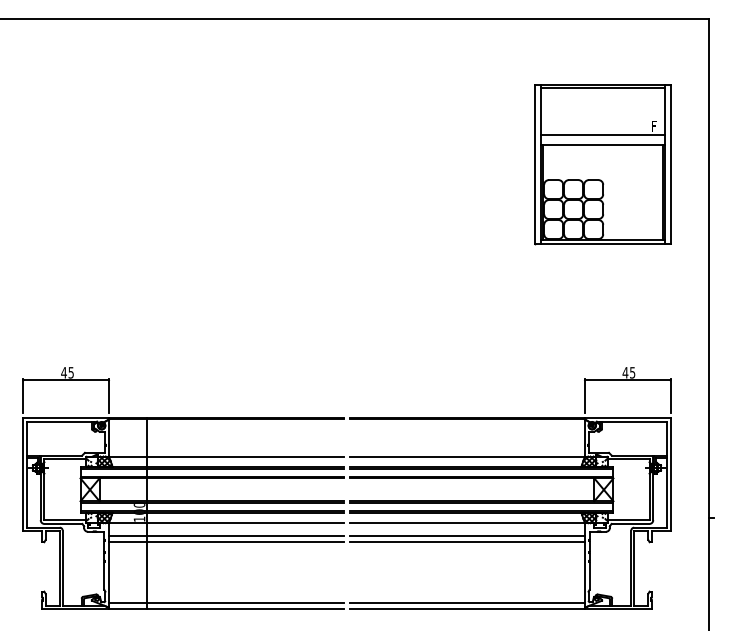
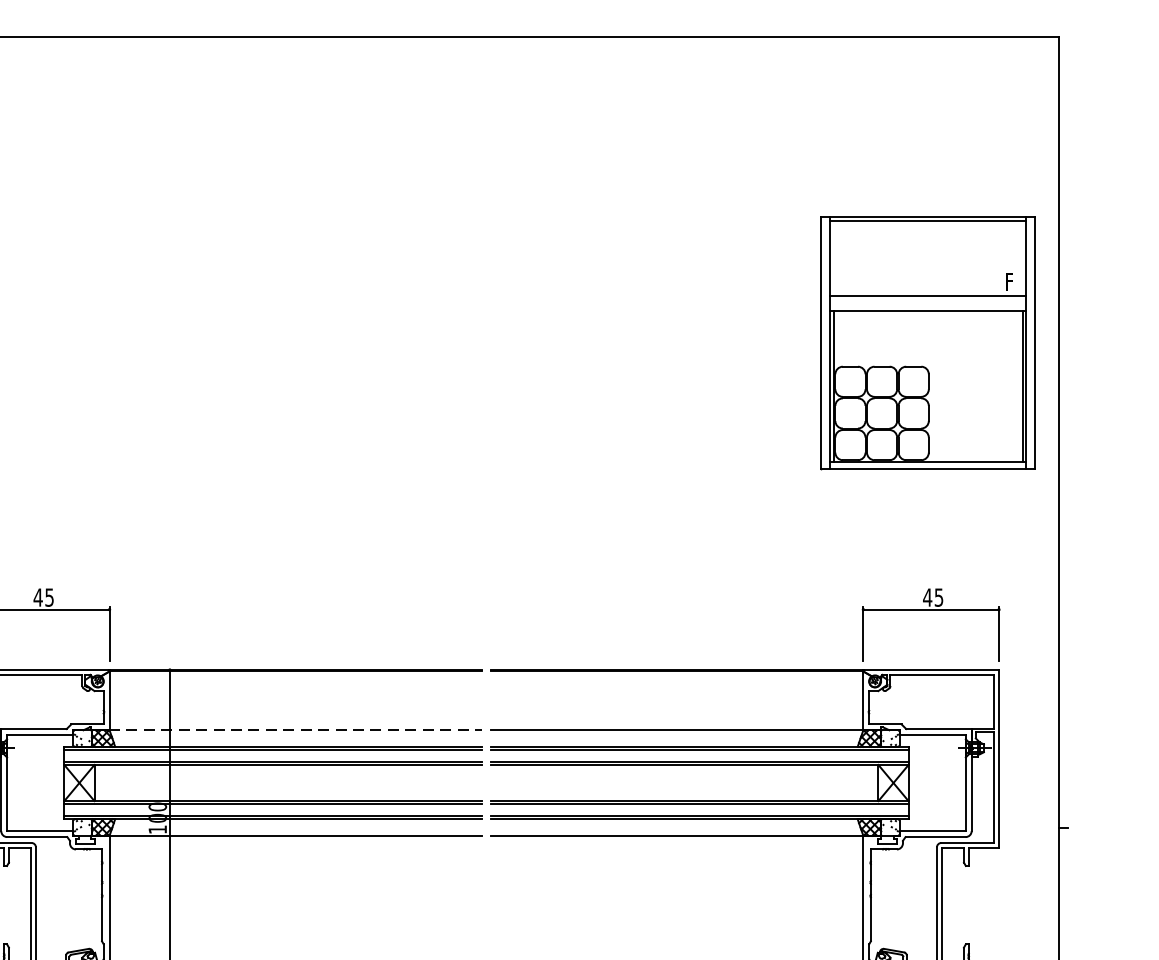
part: (602, 164) -> (927, 342), moved
line: (226, 456) -> (295, 730), solid -> dashed
line: (226, 536) -> (295, 856), removed
line: (466, 536) -> (675, 856), removed
line: (226, 542) -> (295, 866), removed
line: (466, 542) -> (675, 866), removed

